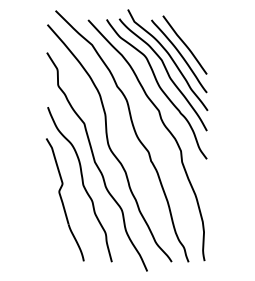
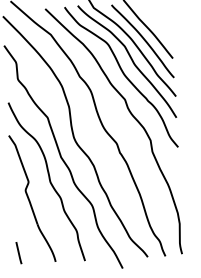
line: (48, 250) -> (18, 252), added

